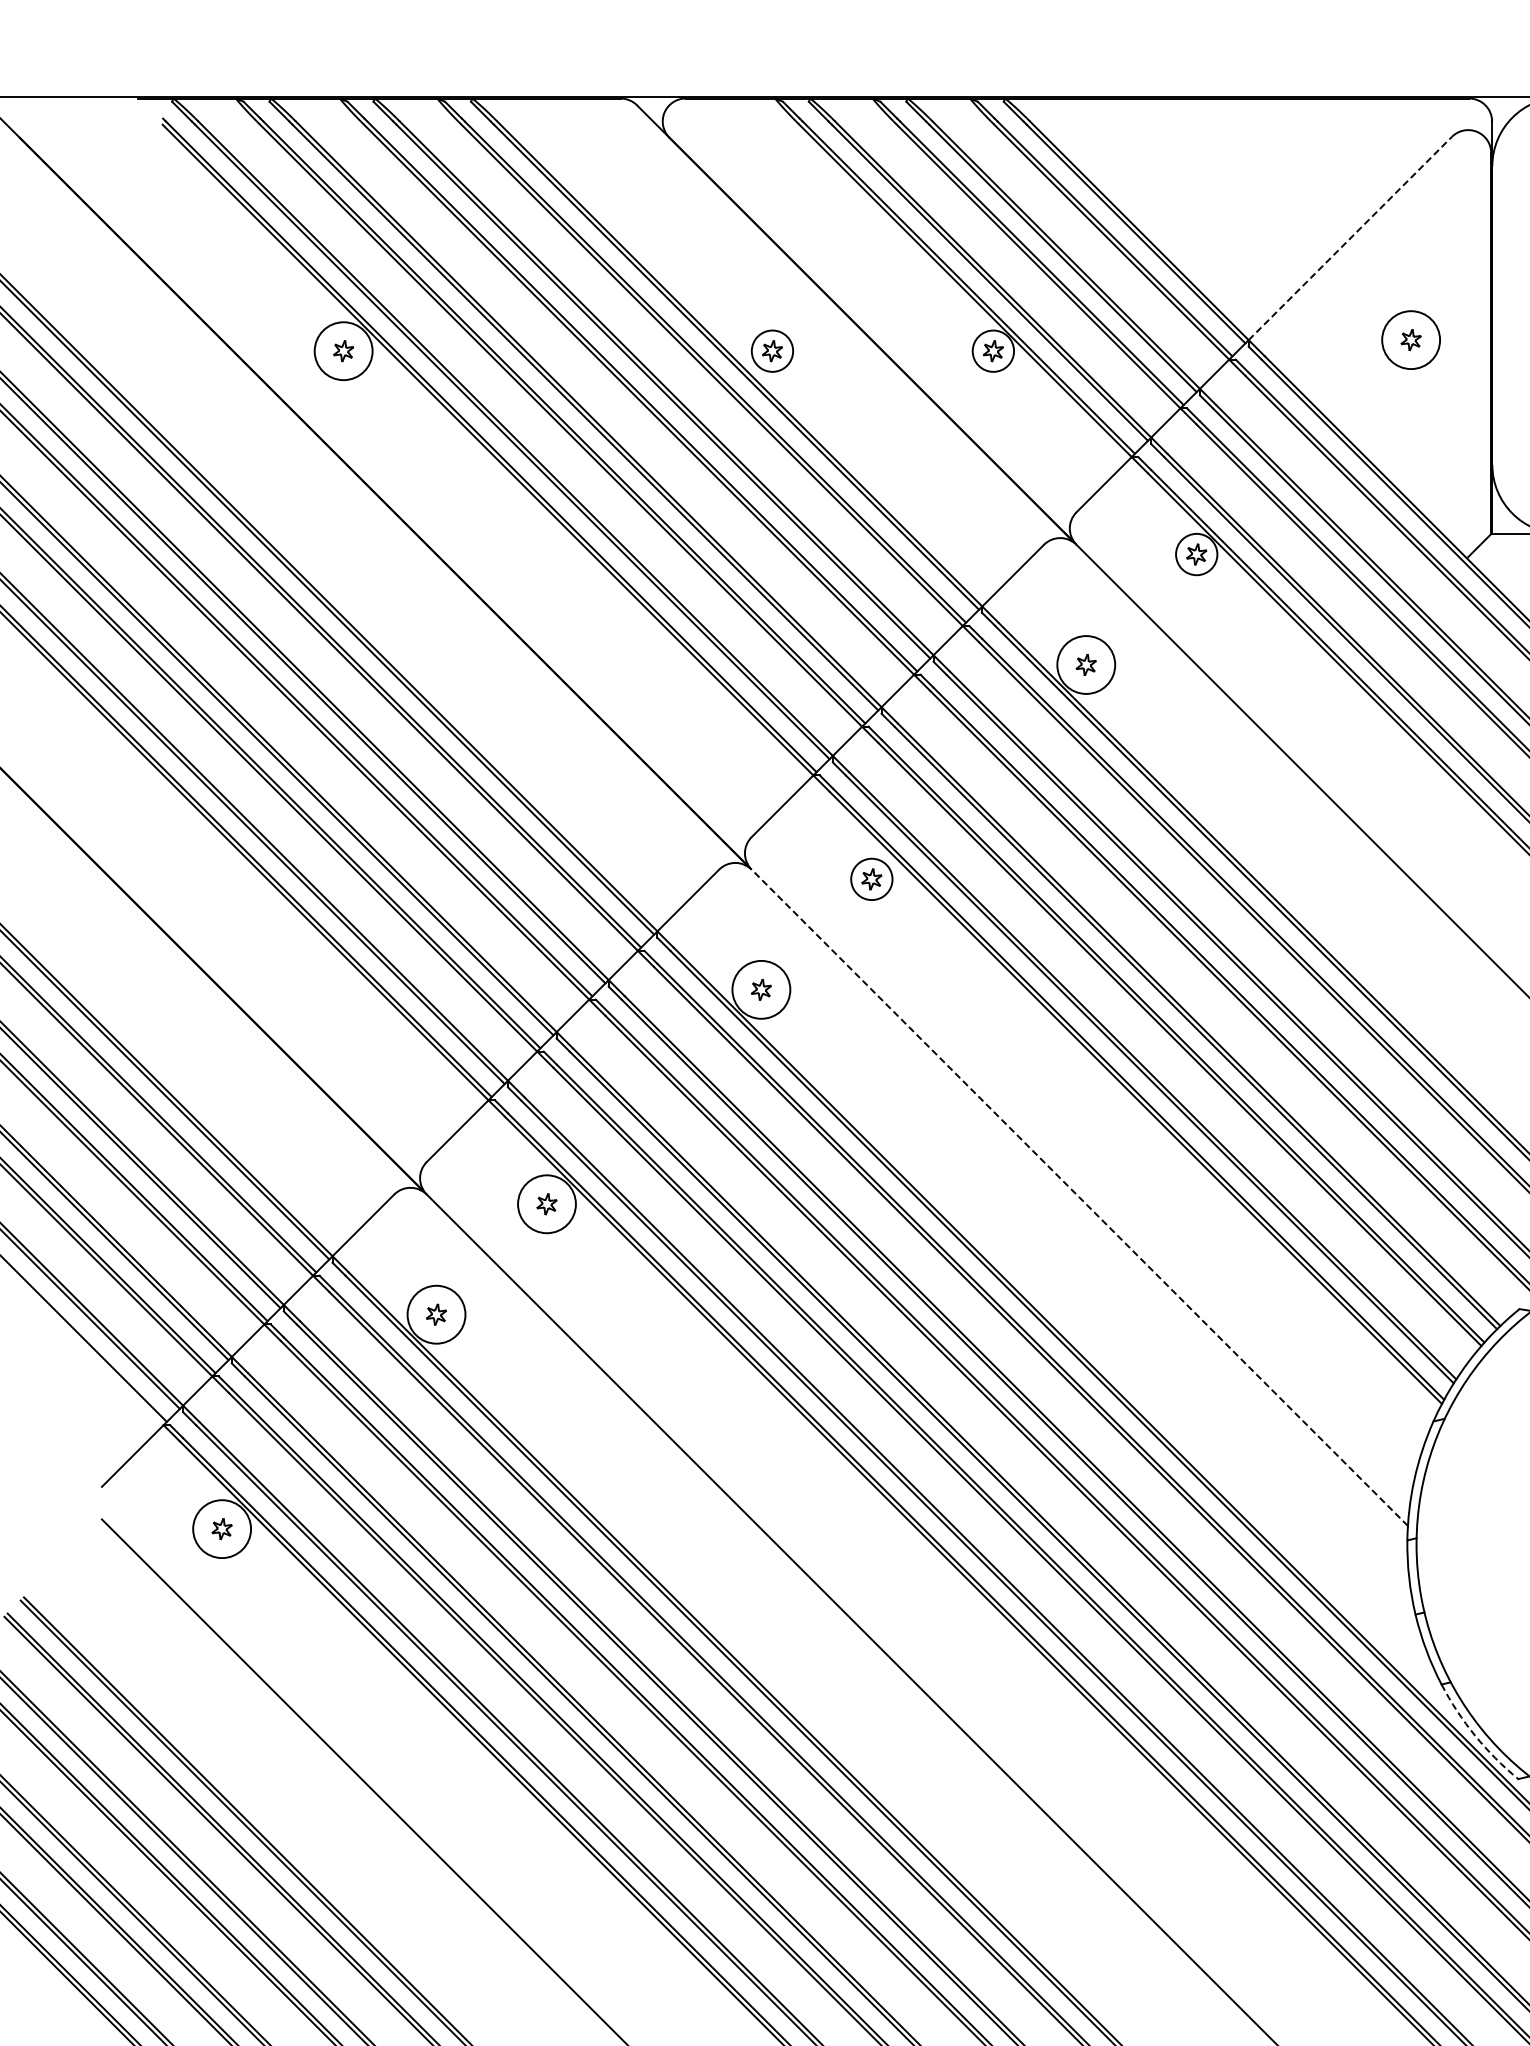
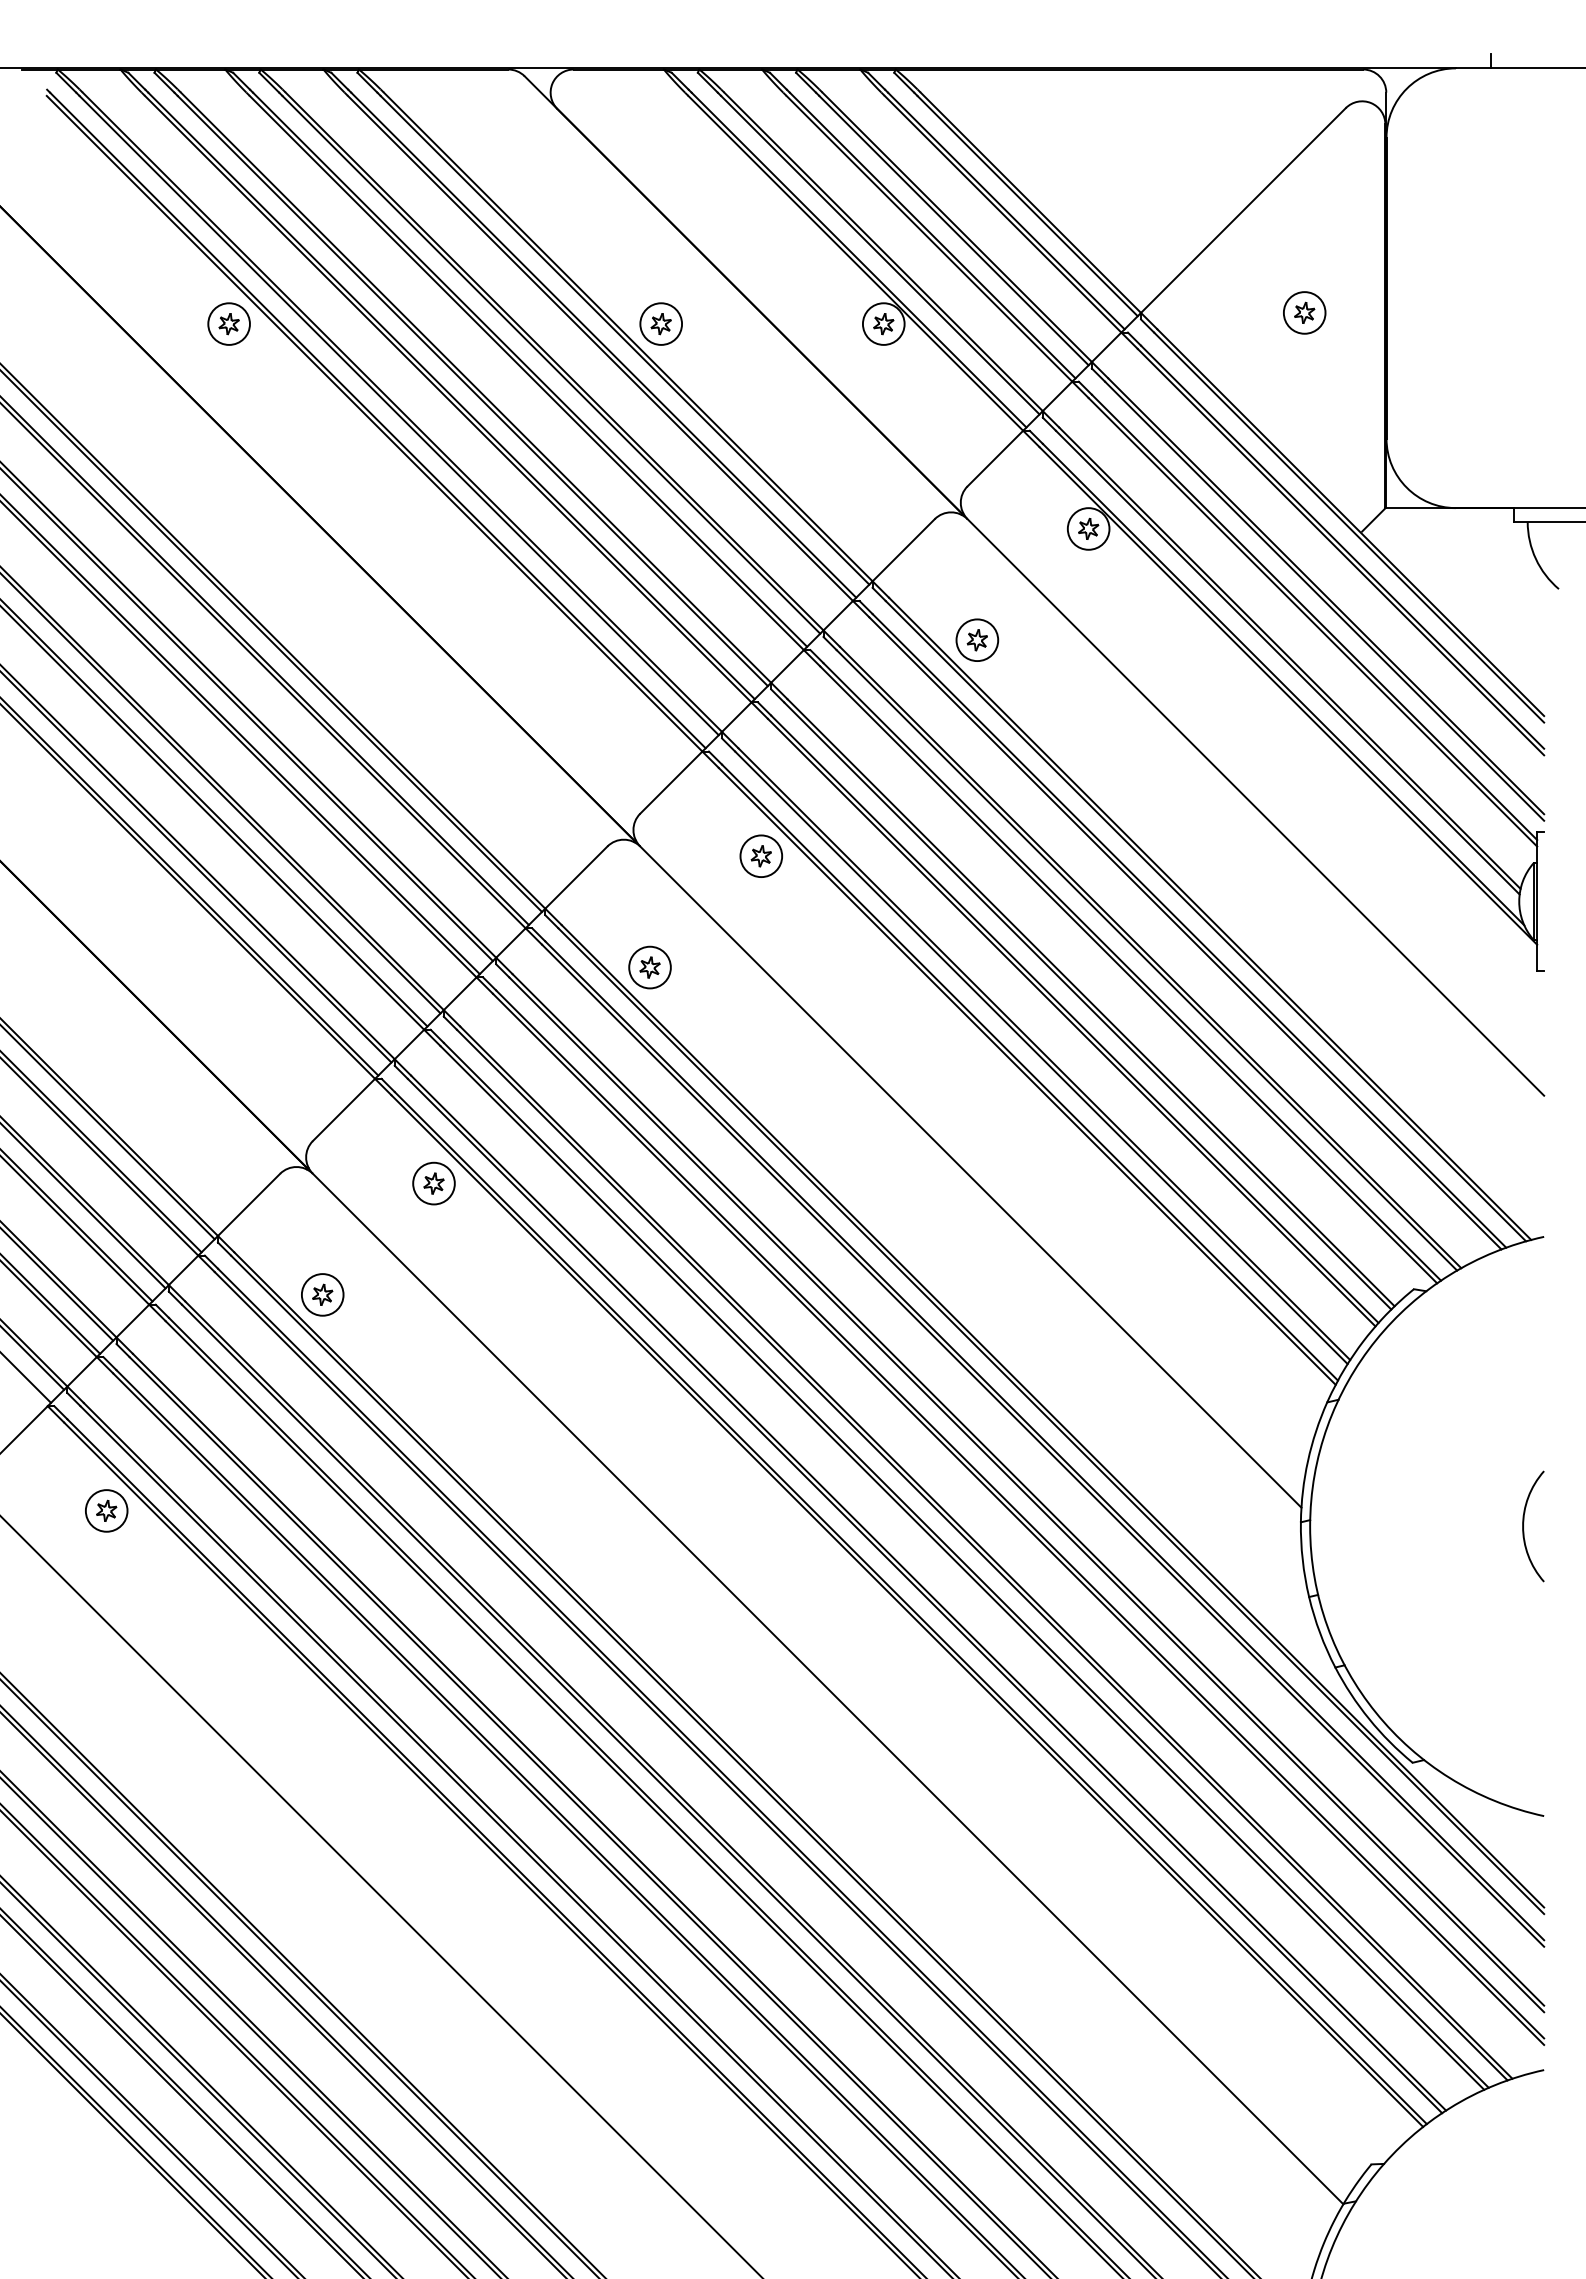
line: (1350, 238) -> (1243, 210), dashed -> solid
circle: (1410, 339) -> (1304, 312), size x0.71
circle: (343, 350) -> (228, 323), size x0.71
circle: (1086, 665) -> (977, 640), size x0.71
circle: (760, 989) -> (649, 967), size x0.71
line: (1079, 1198) -> (970, 1177), dashed -> solid
circle: (546, 1204) -> (433, 1183), size x0.71
circle: (436, 1314) -> (322, 1294), size x0.71
circle: (221, 1528) -> (106, 1510), size x0.71
arc: (1475, 1736) -> (1369, 1719), dashed -> solid

